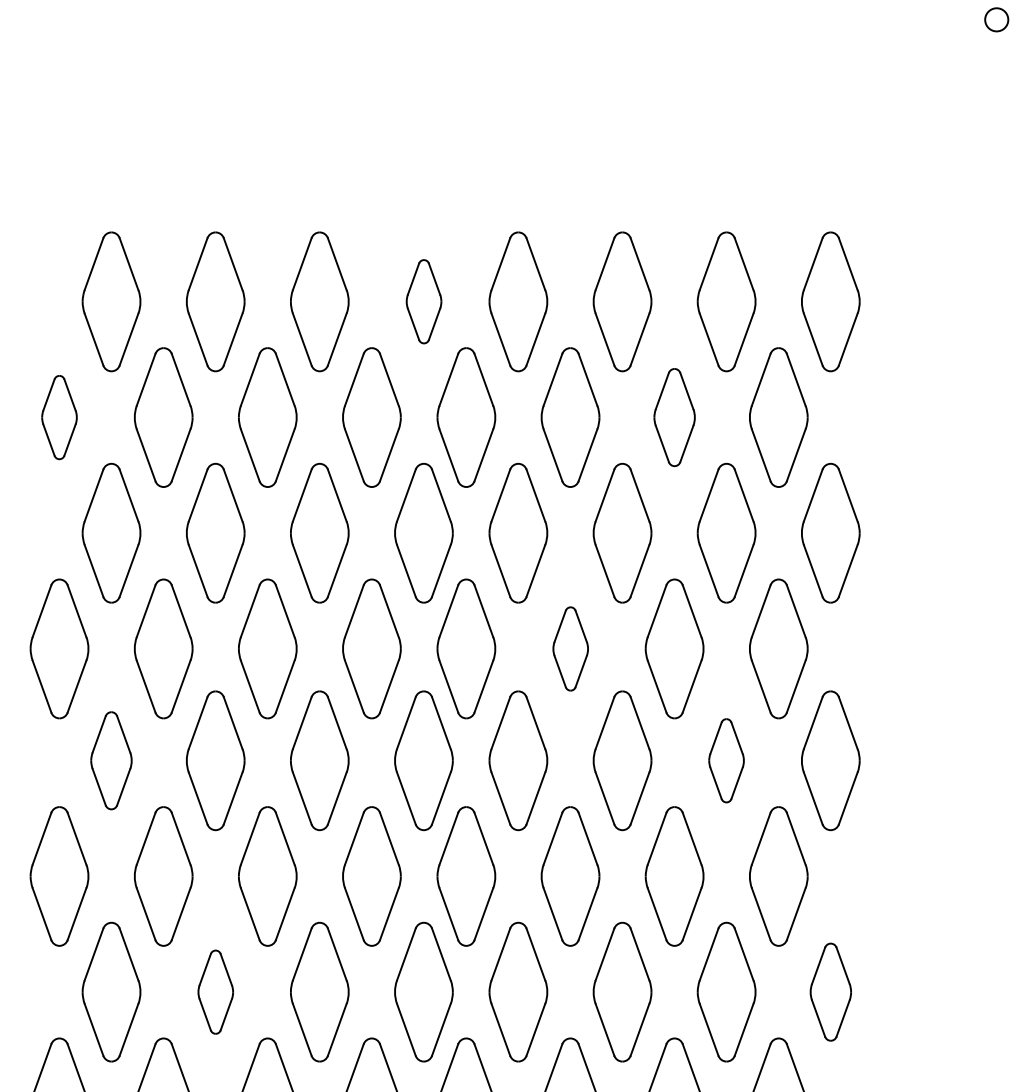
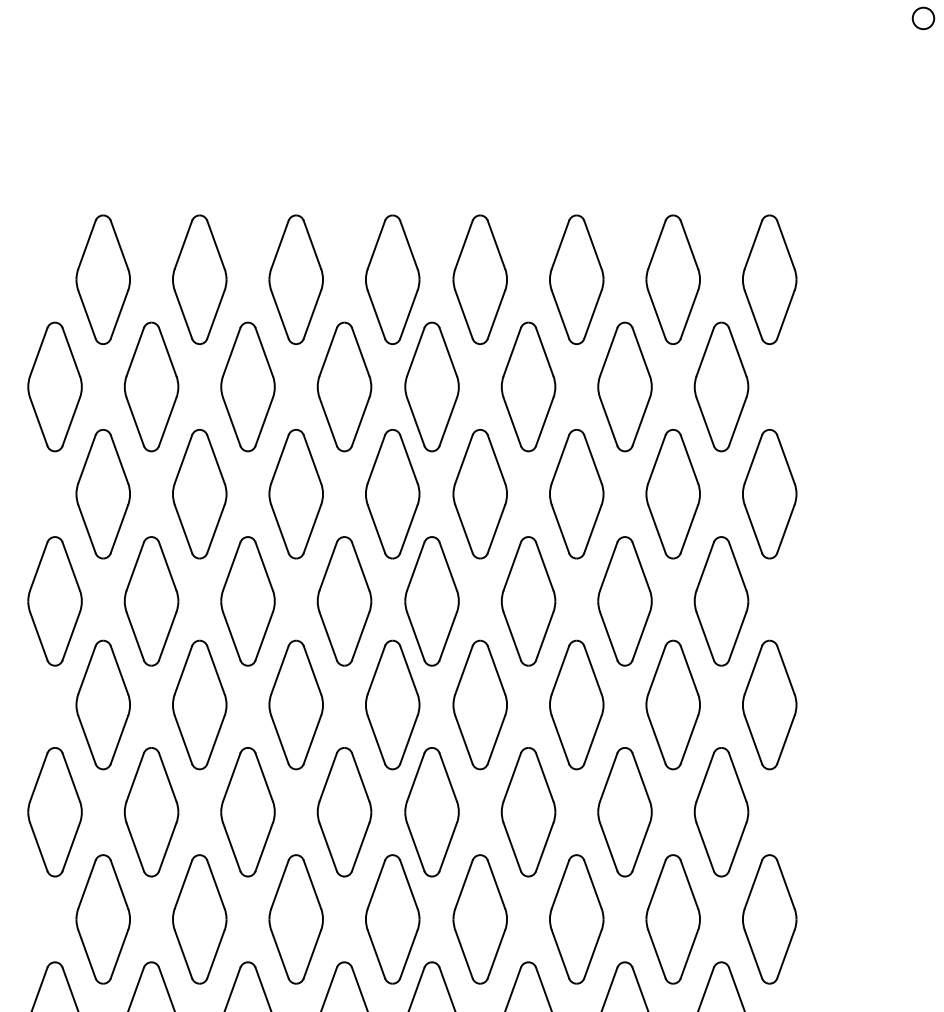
part: (423, 301) -> (392, 279), size x1.67
part: (58, 417) -> (54, 386), size x1.67
part: (674, 417) -> (624, 386), size x1.43
part: (570, 649) -> (528, 601), size x1.67
part: (110, 760) -> (102, 704), size x1.43
part: (725, 760) -> (672, 704), size x1.67
part: (215, 992) -> (199, 919), size x1.67
part: (830, 992) -> (769, 919), size x1.43

